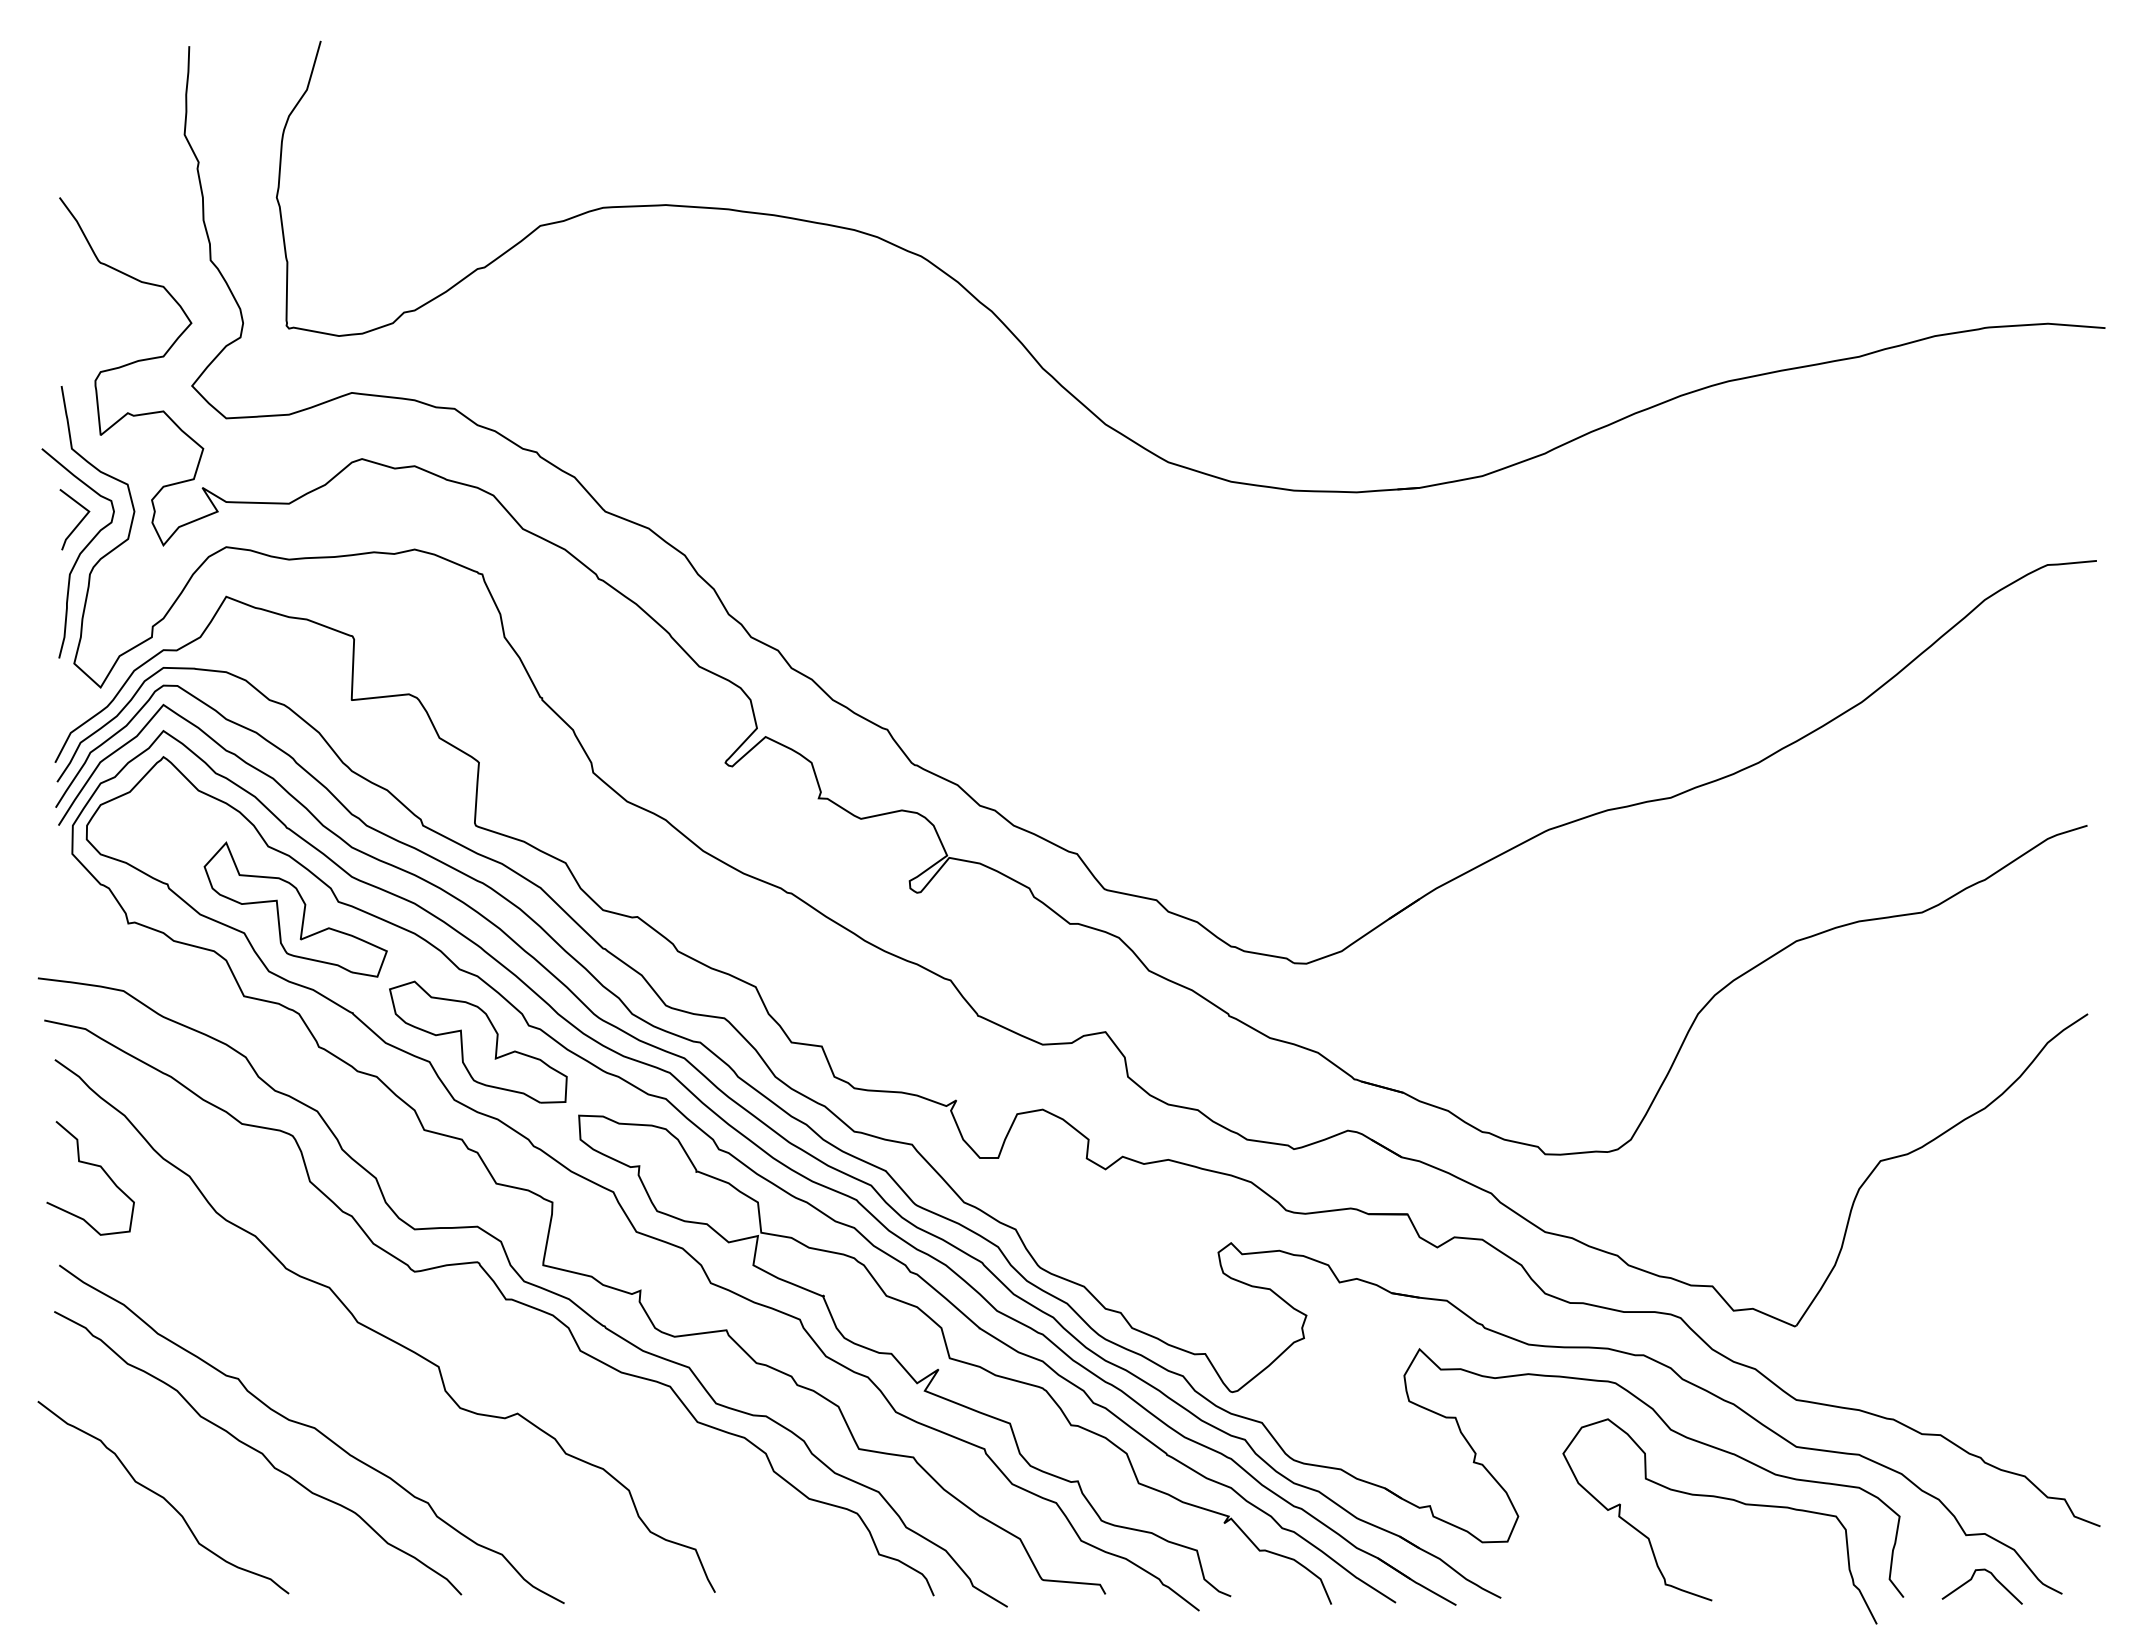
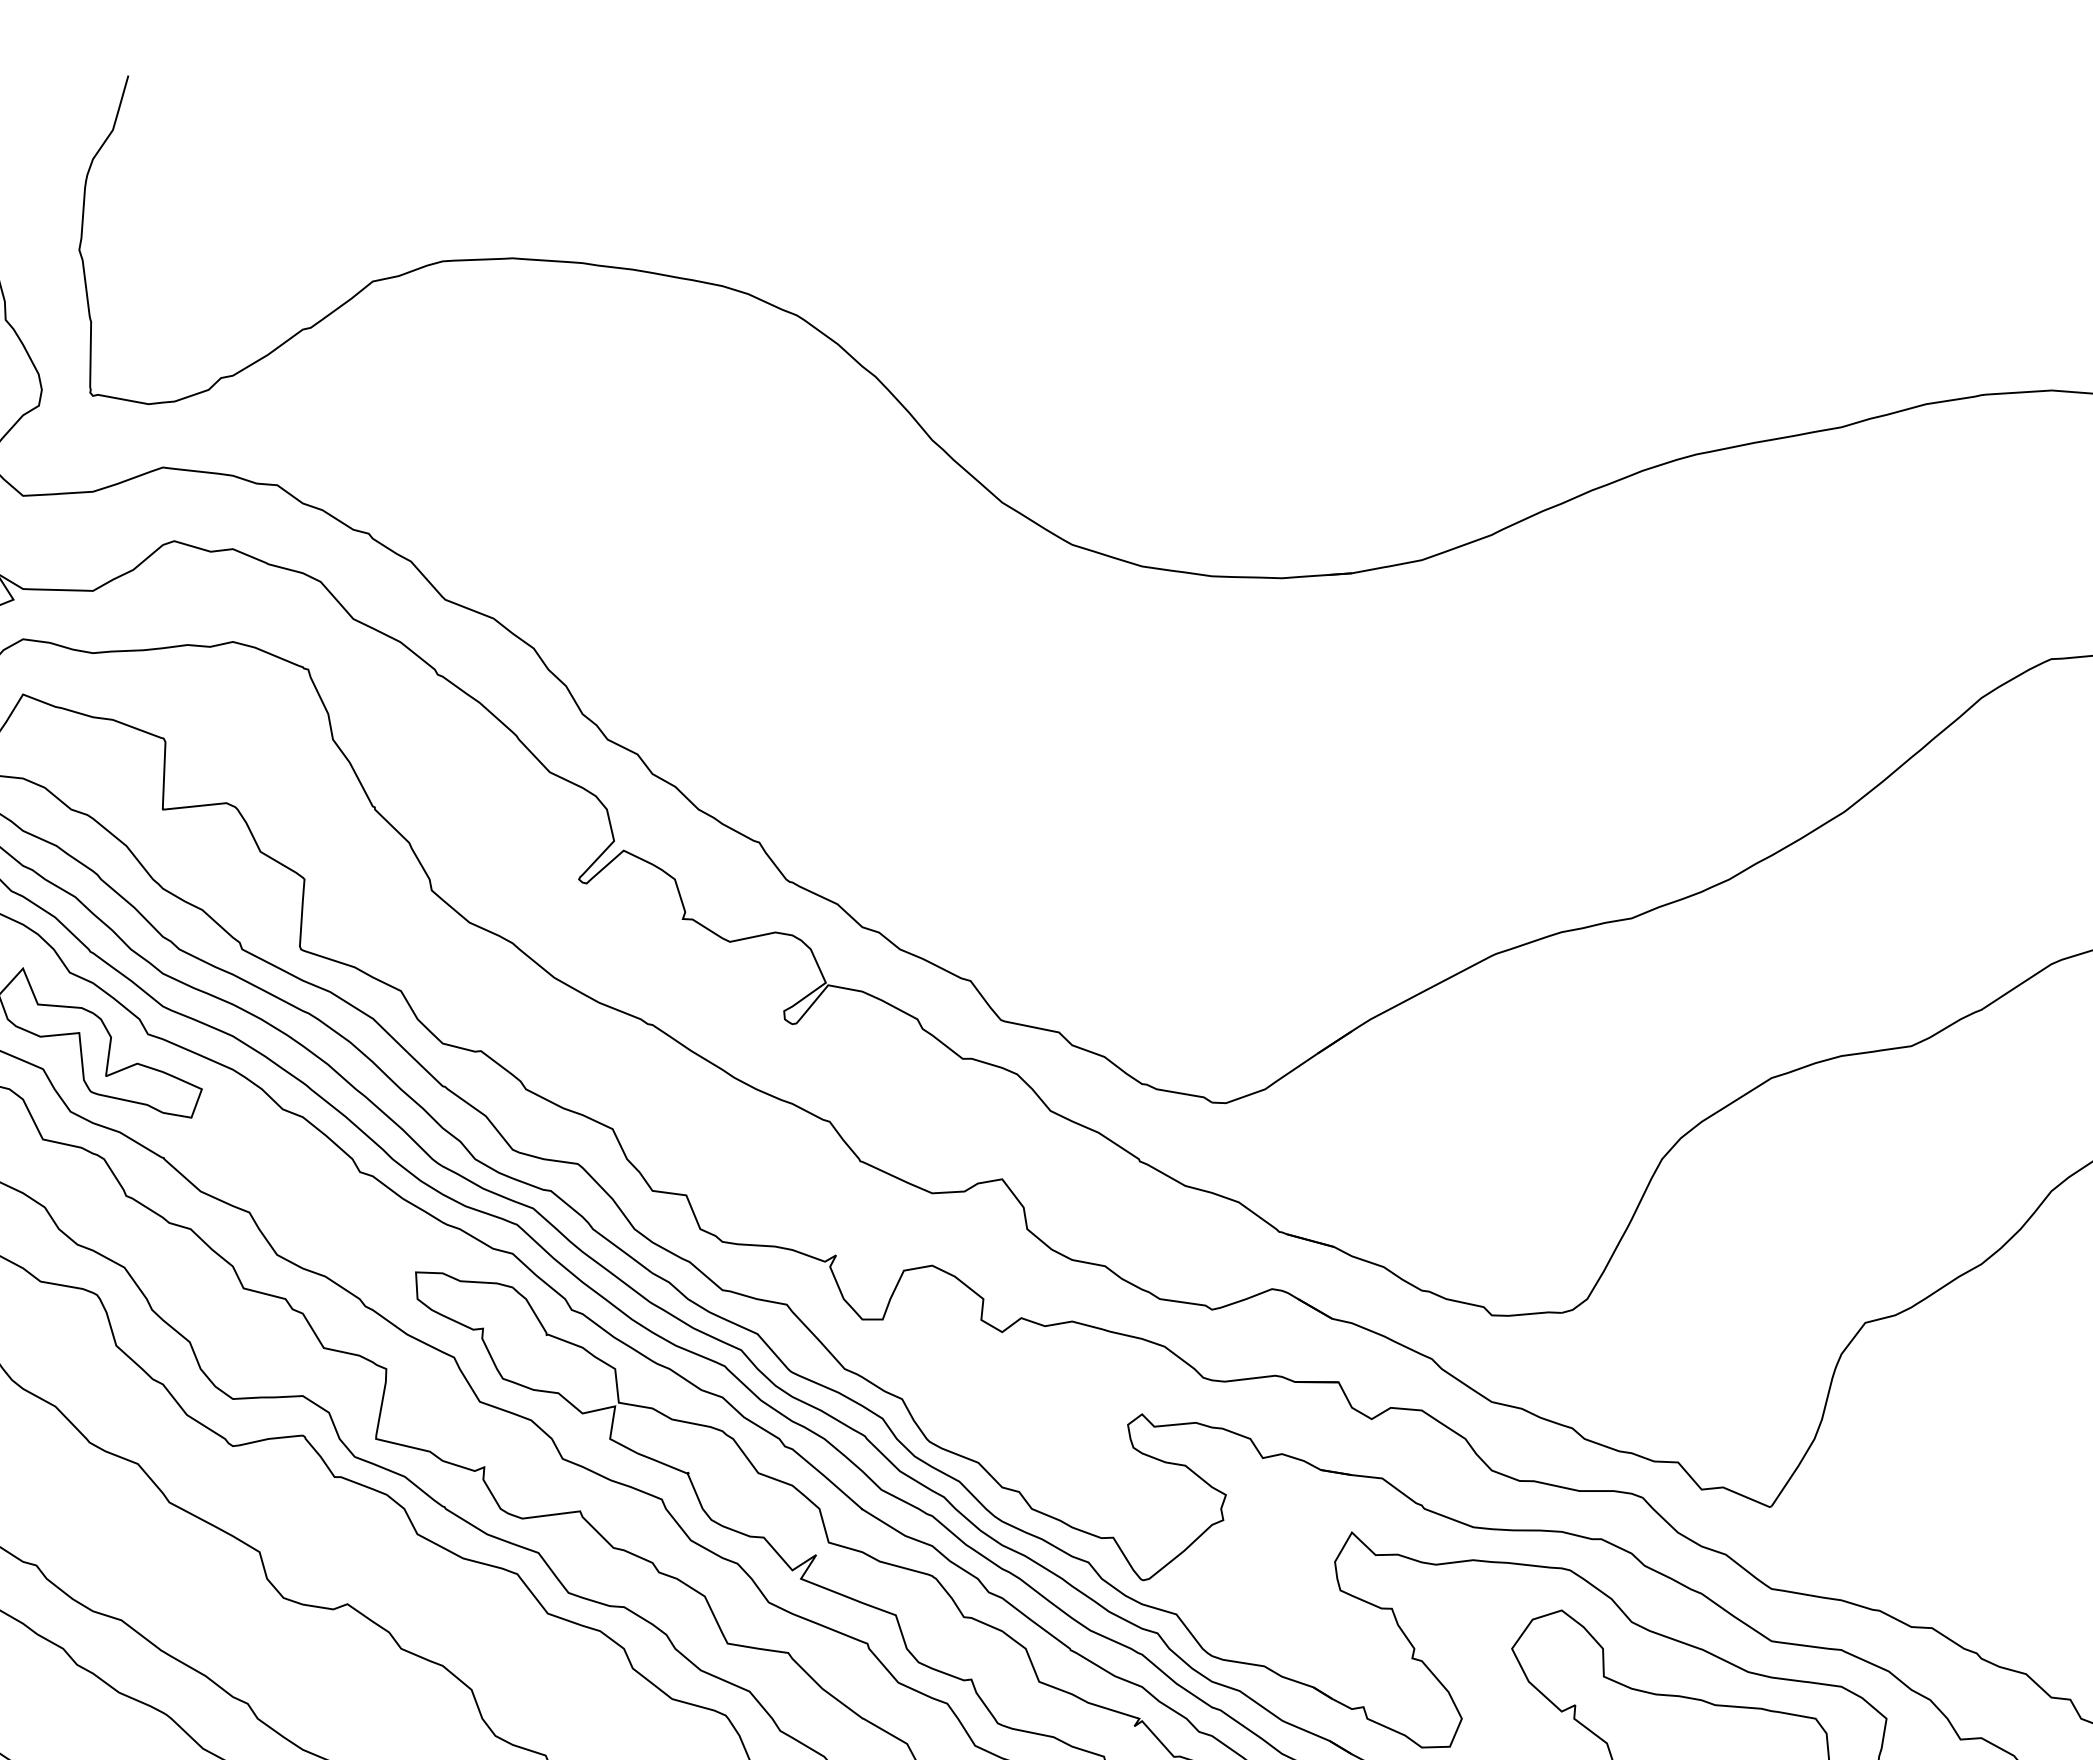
part: (478, 1041) -> (303, 1189), removed

